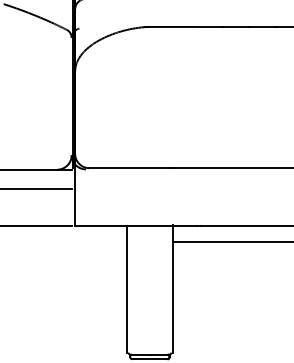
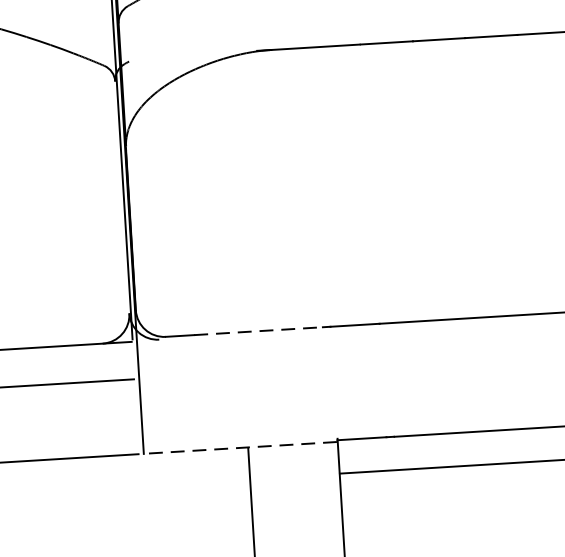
line: (136, 168) -> (259, 331), solid -> dashed
line: (123, 226) -> (240, 448), solid -> dashed

